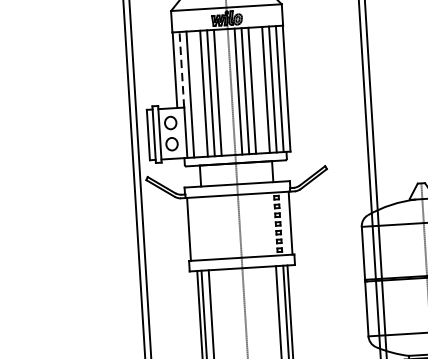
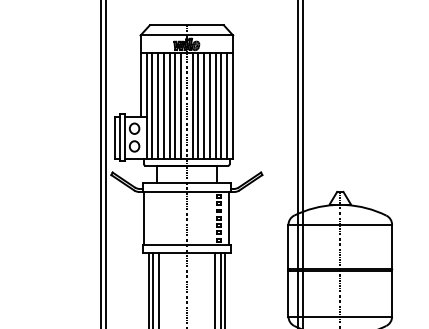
line: (181, 69) -> (146, 84), dashed -> solid
line: (258, 89) -> (209, 105), added
line: (225, 91) -> (181, 105), added
line: (197, 93) -> (158, 105), added

